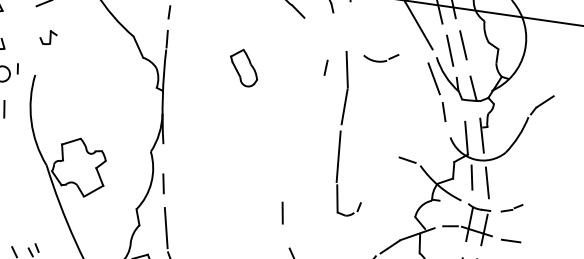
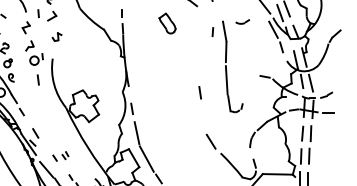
part: (381, 56) -> (242, 21), size x0.7
part: (243, 67) -> (167, 23), moved
line: (281, 212) -> (199, 92), moved

